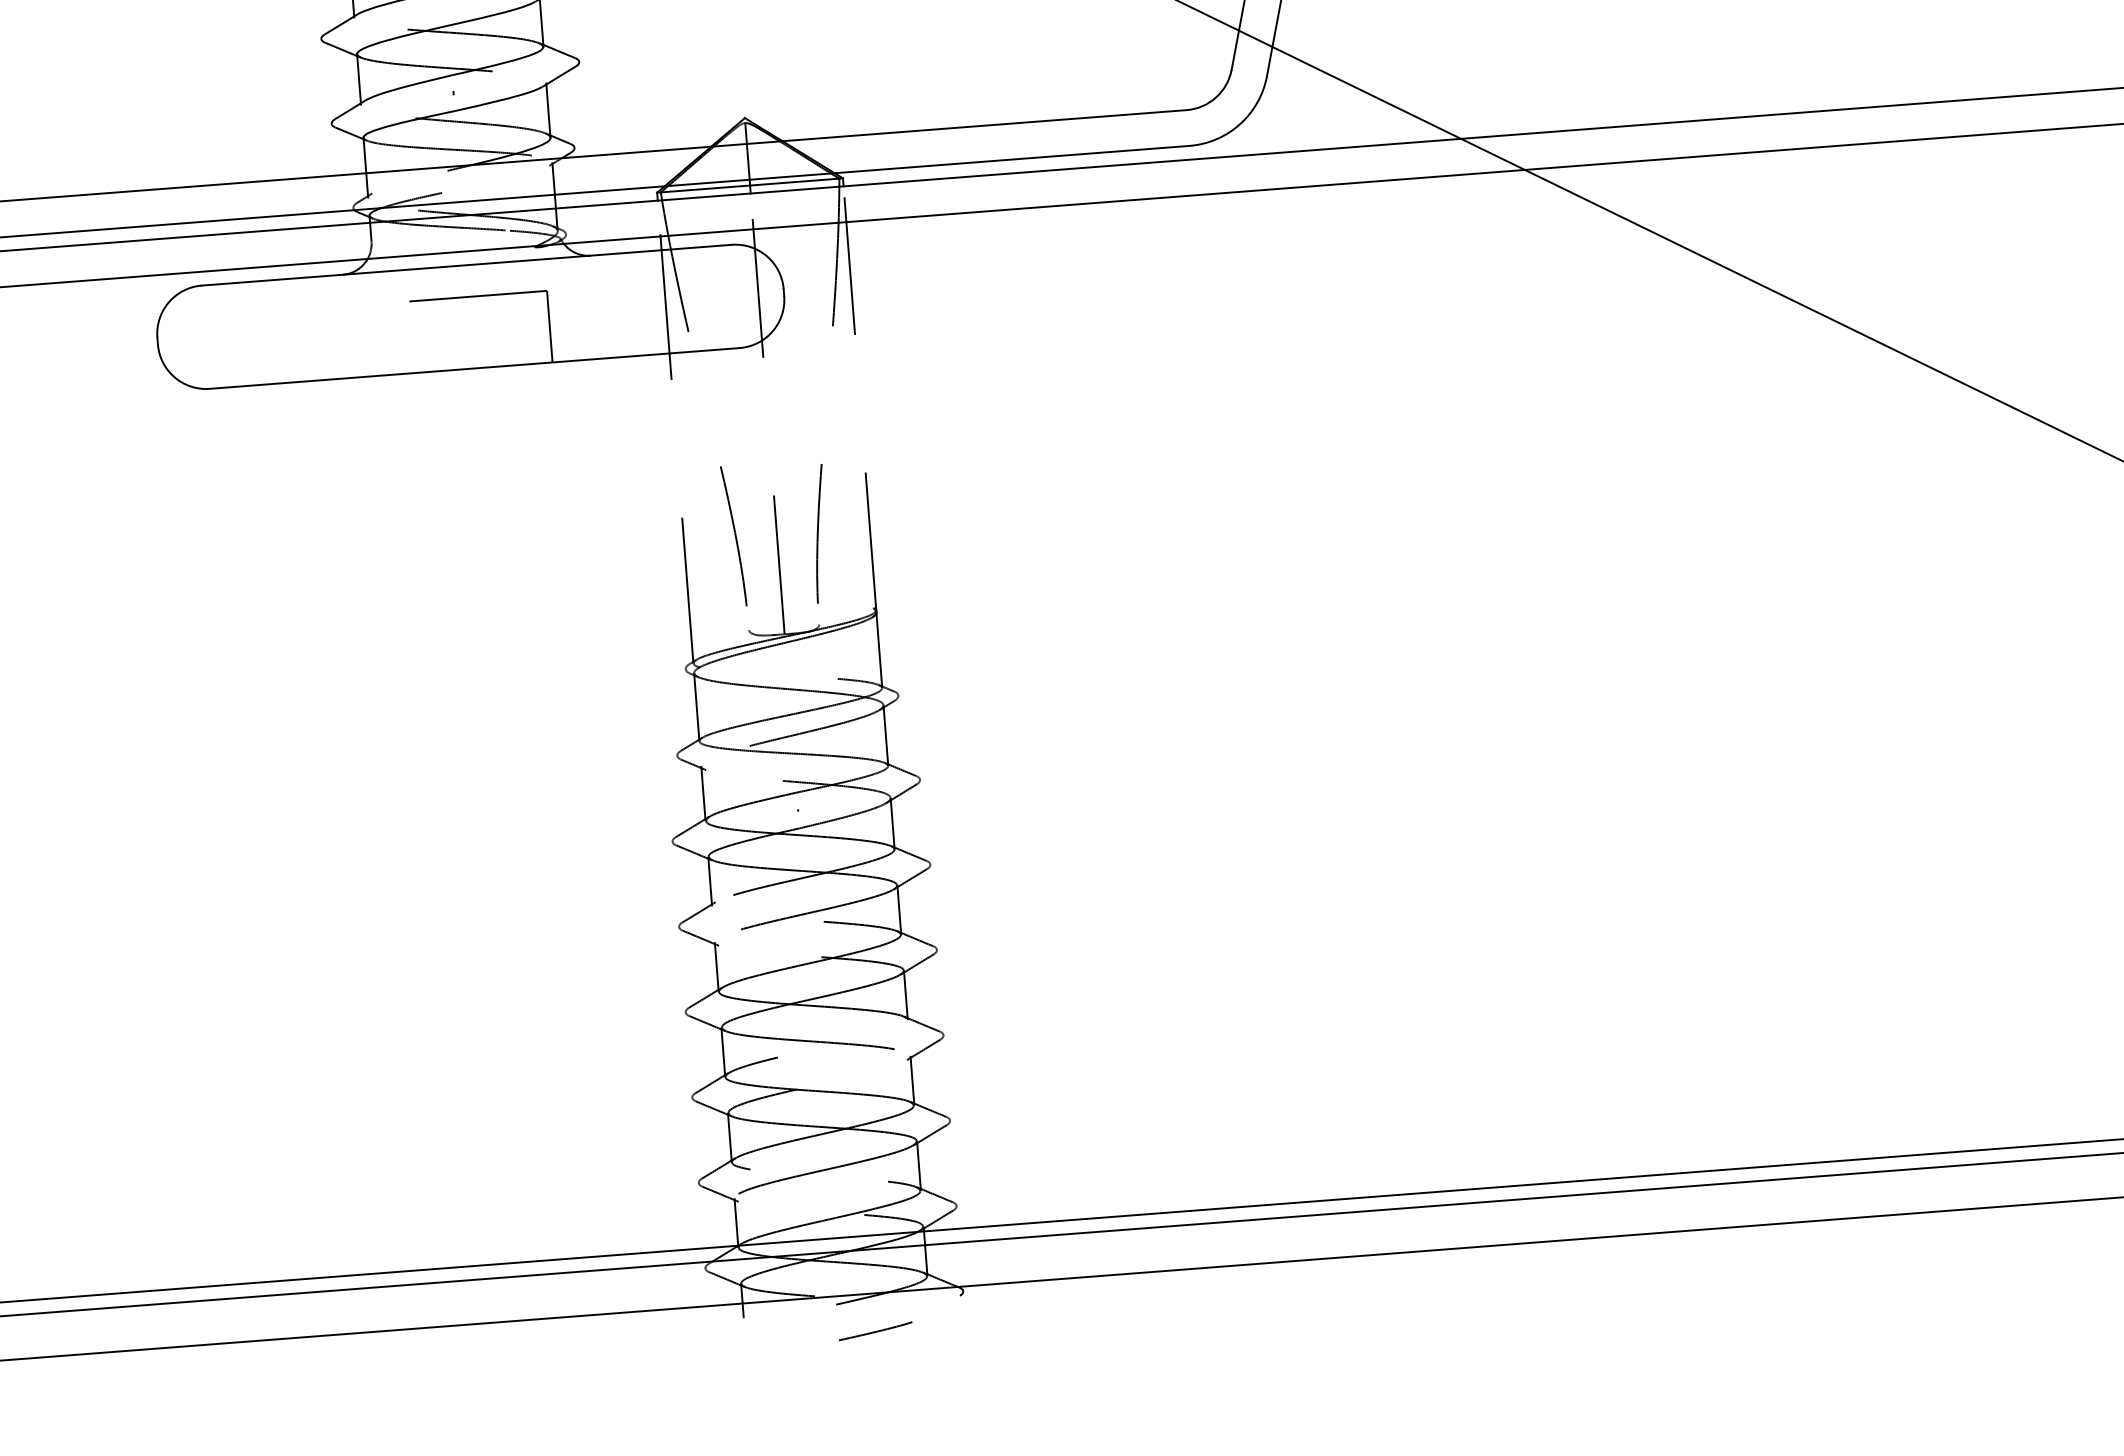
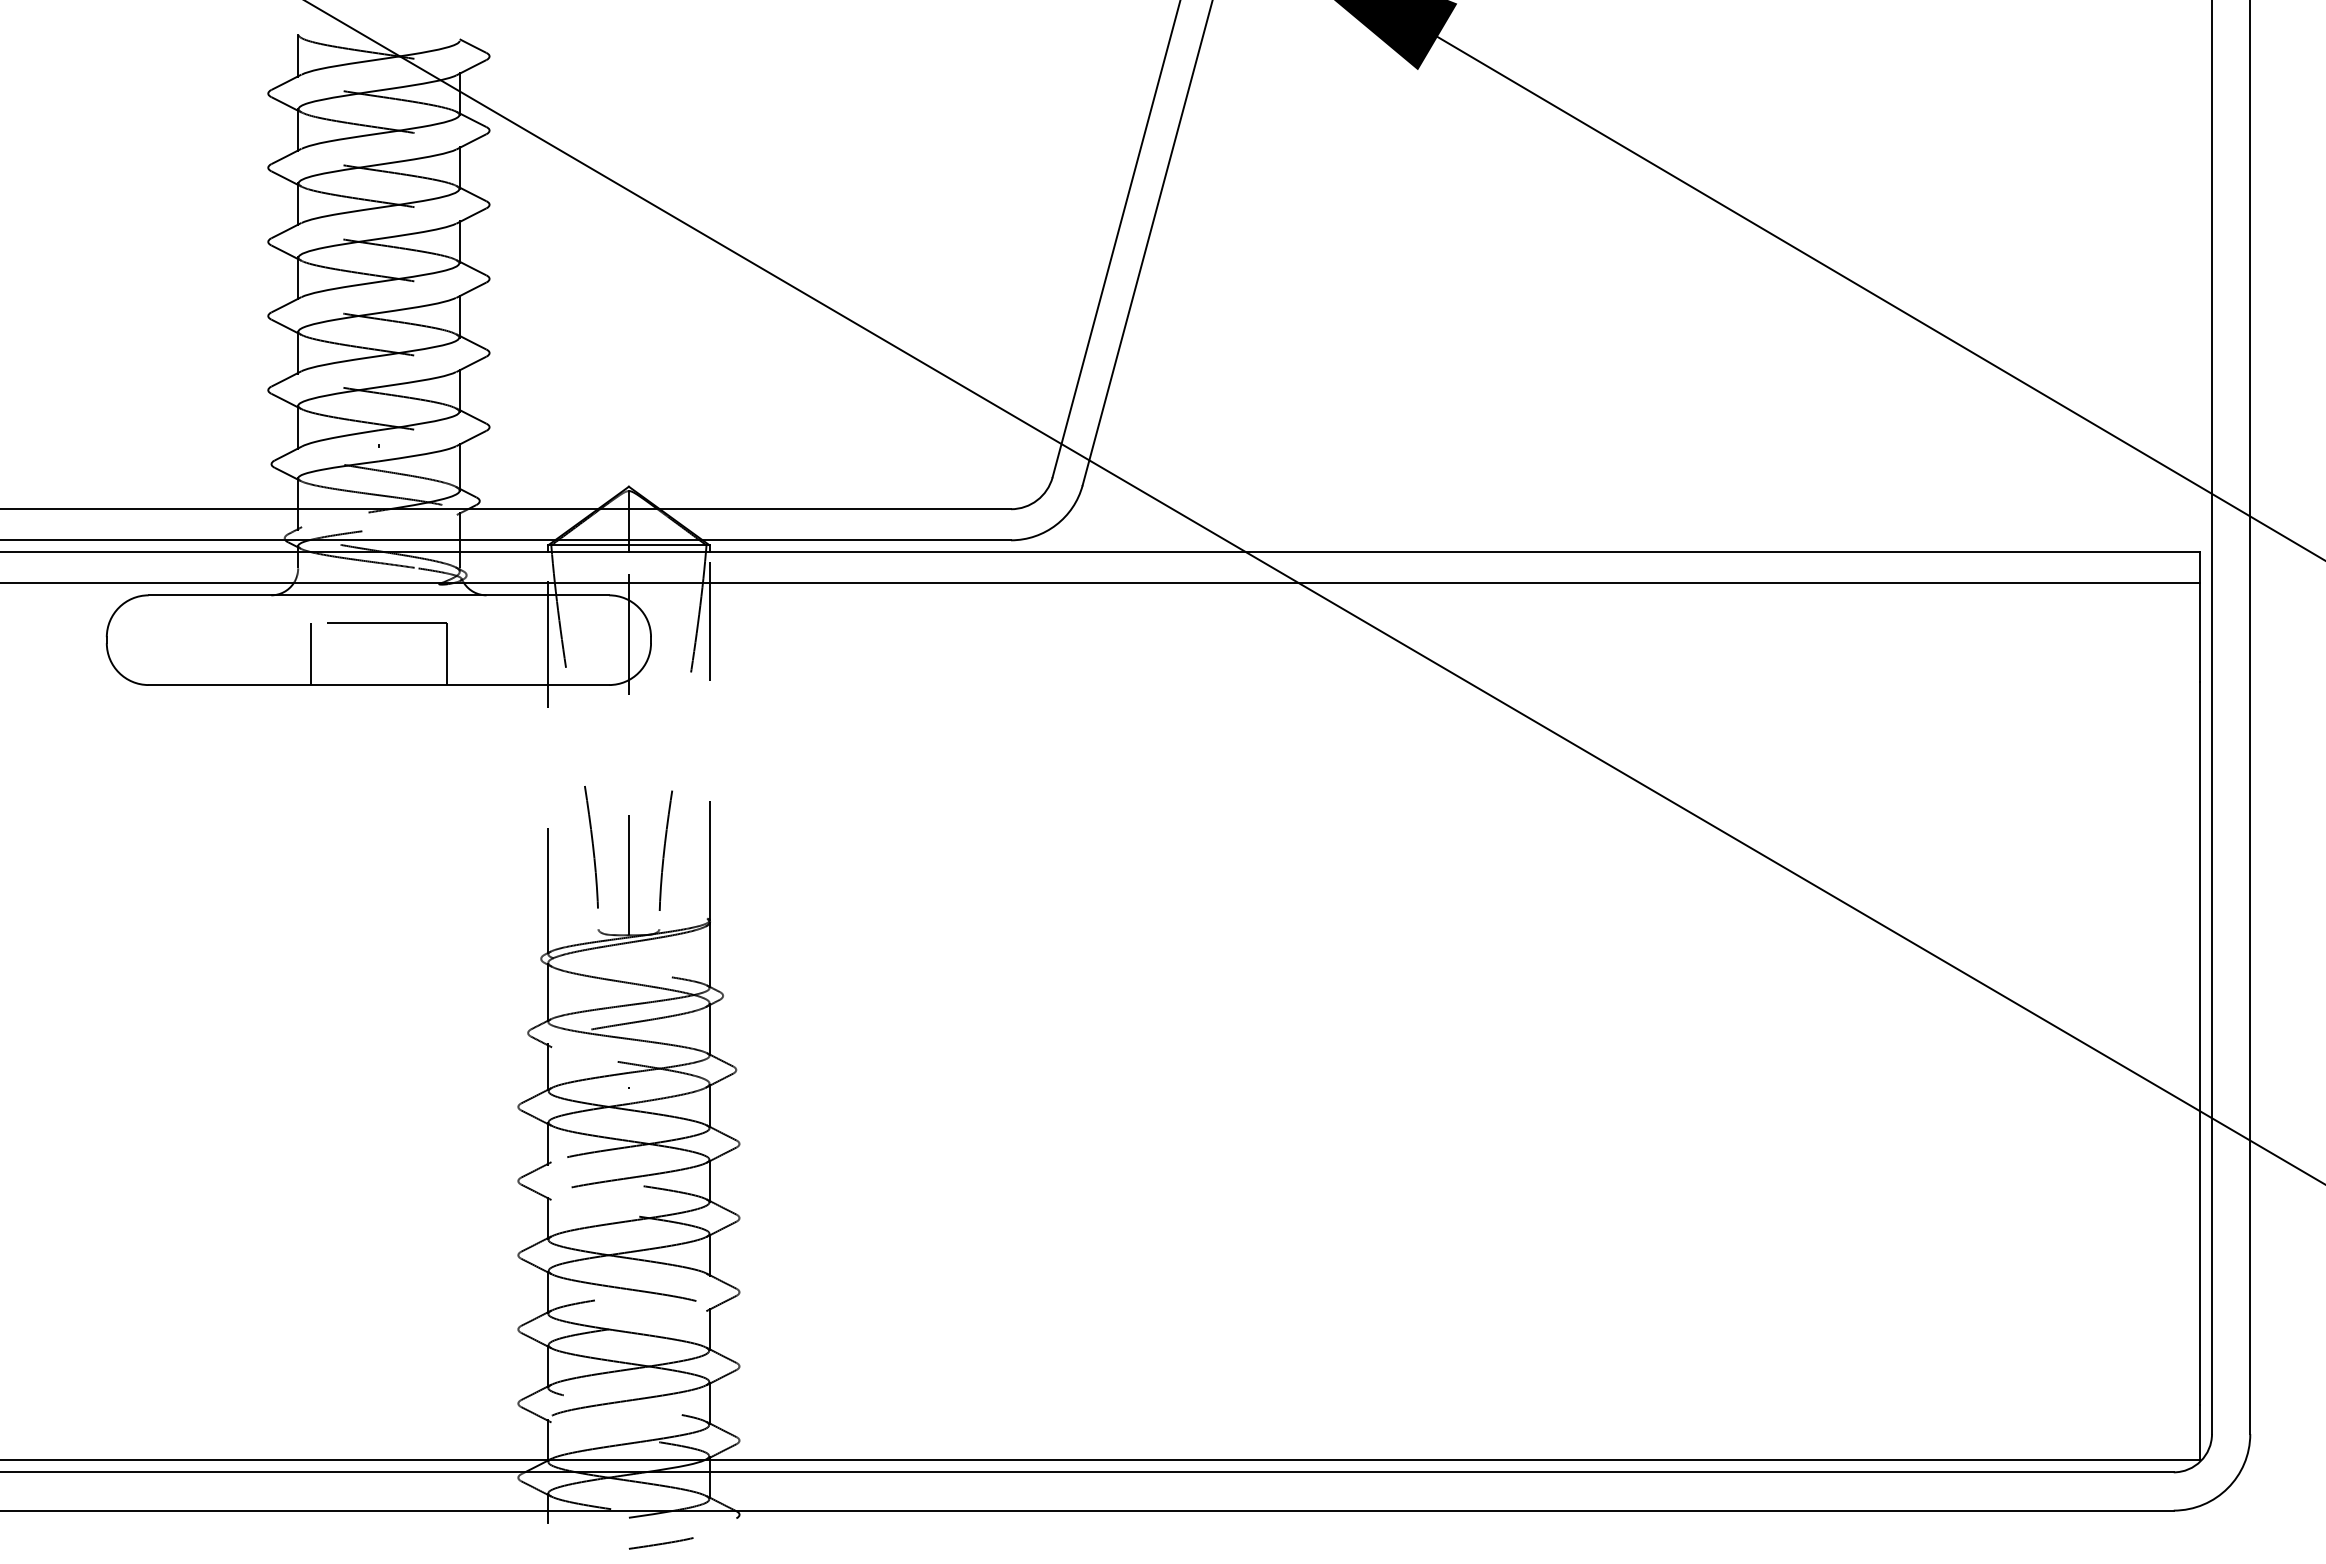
line: (394, 338) -> (311, 653), added

